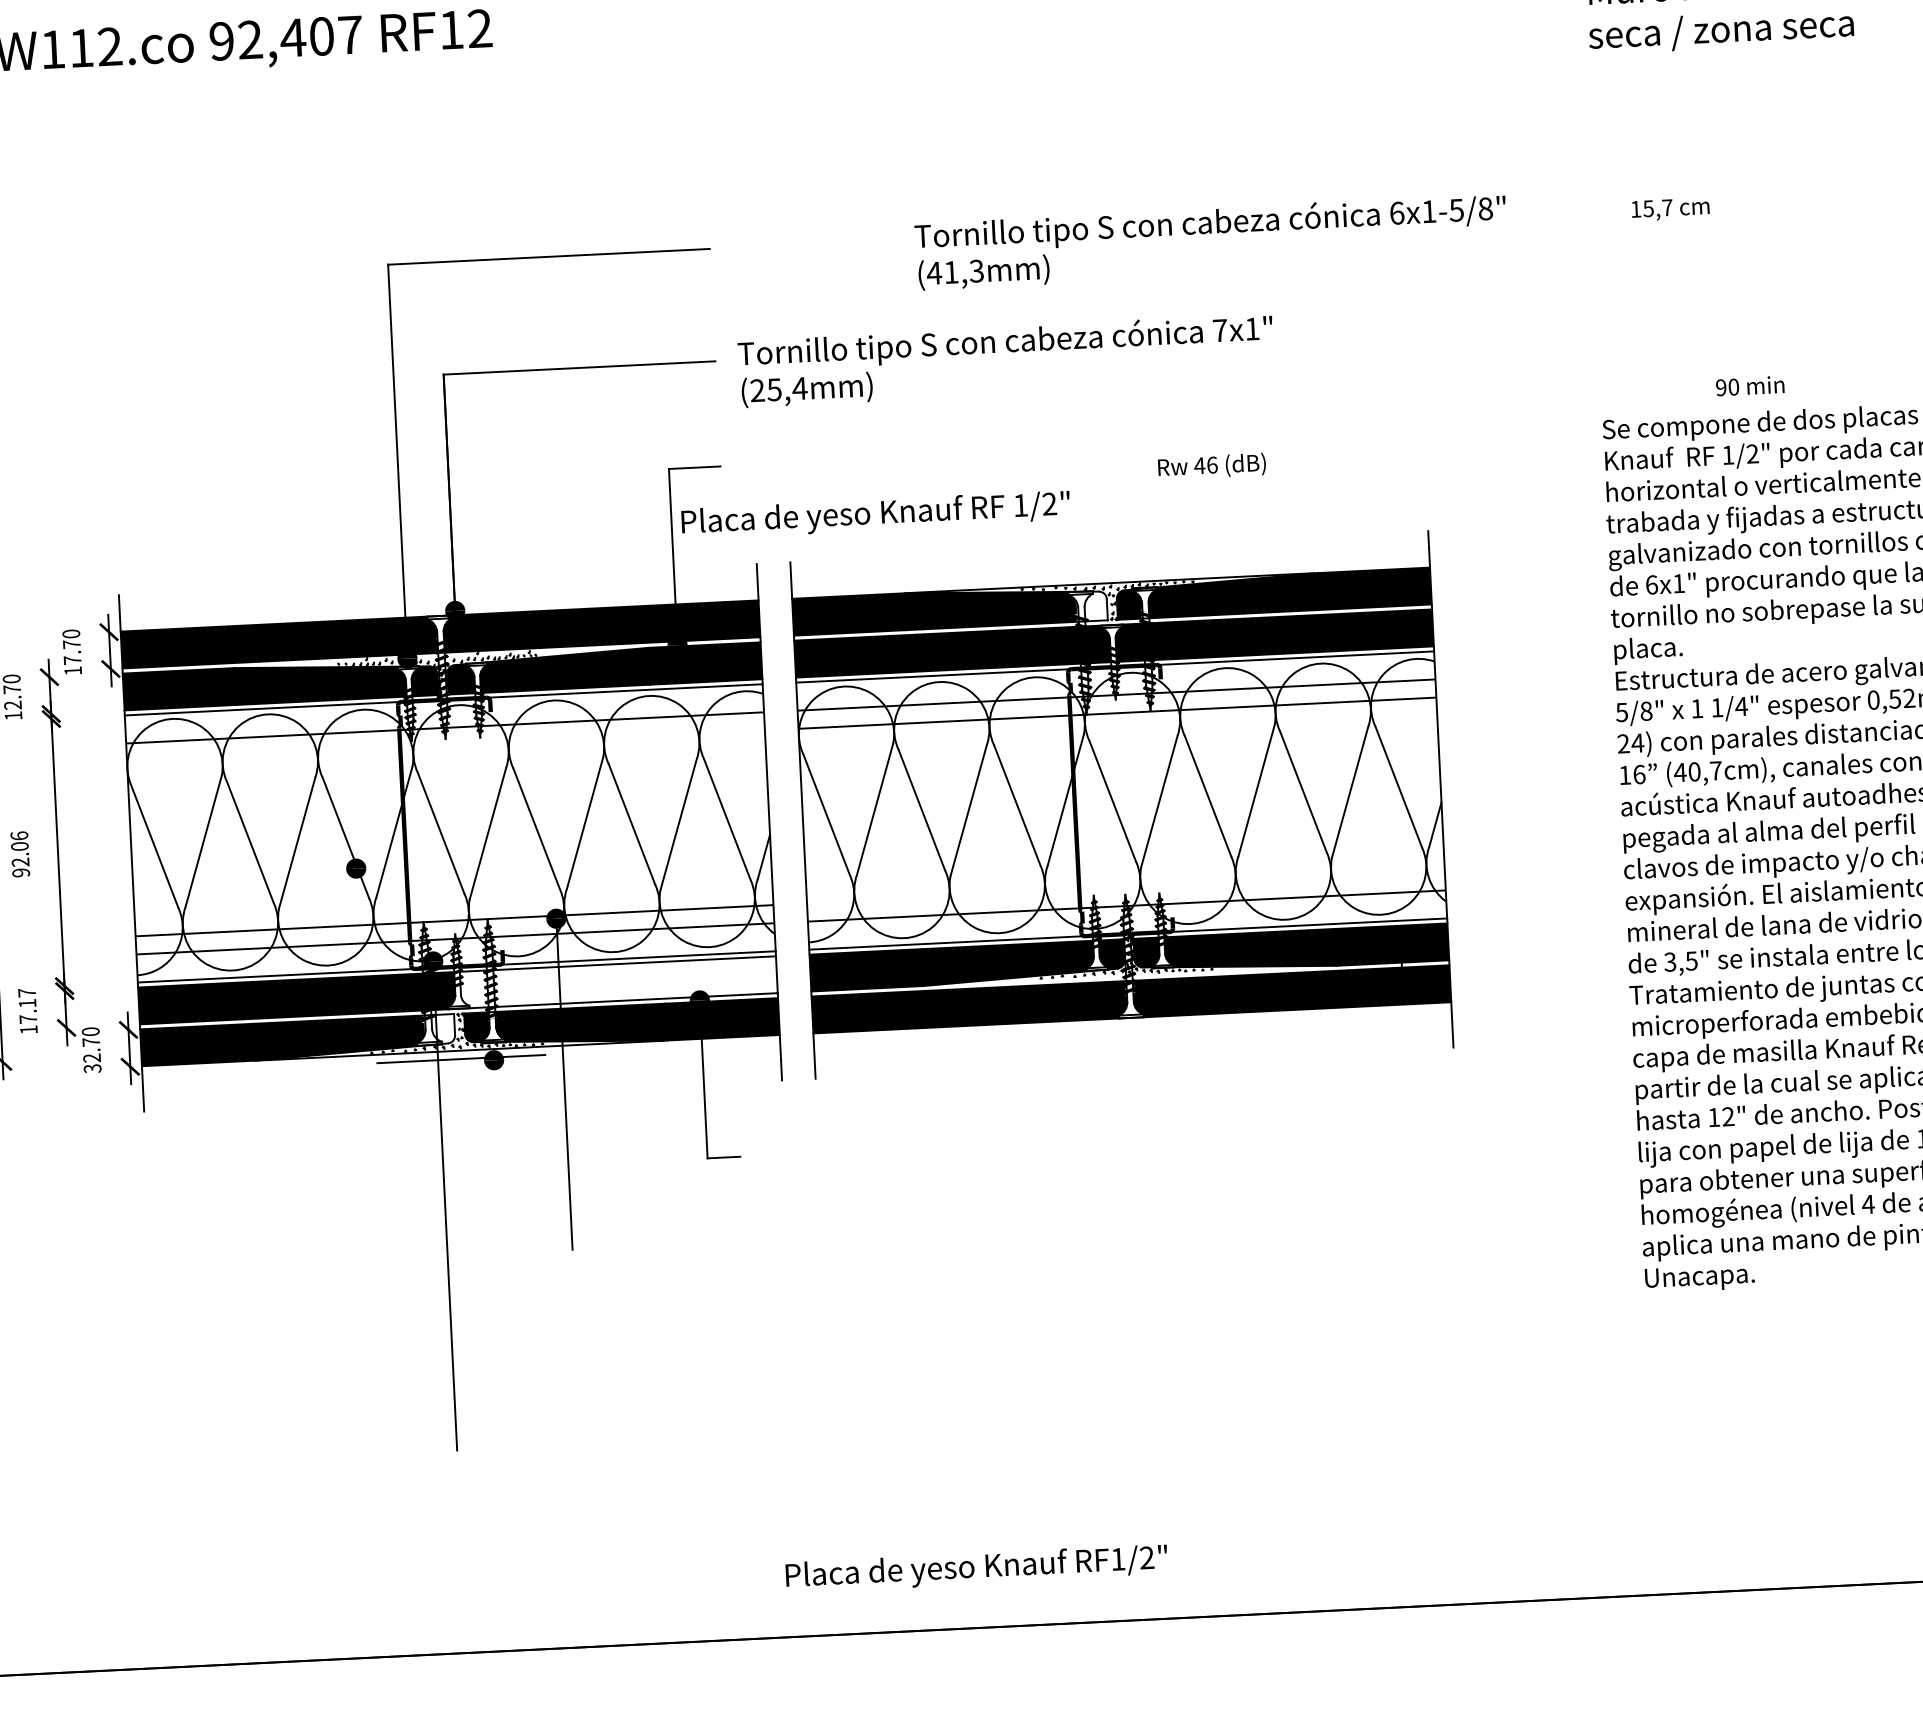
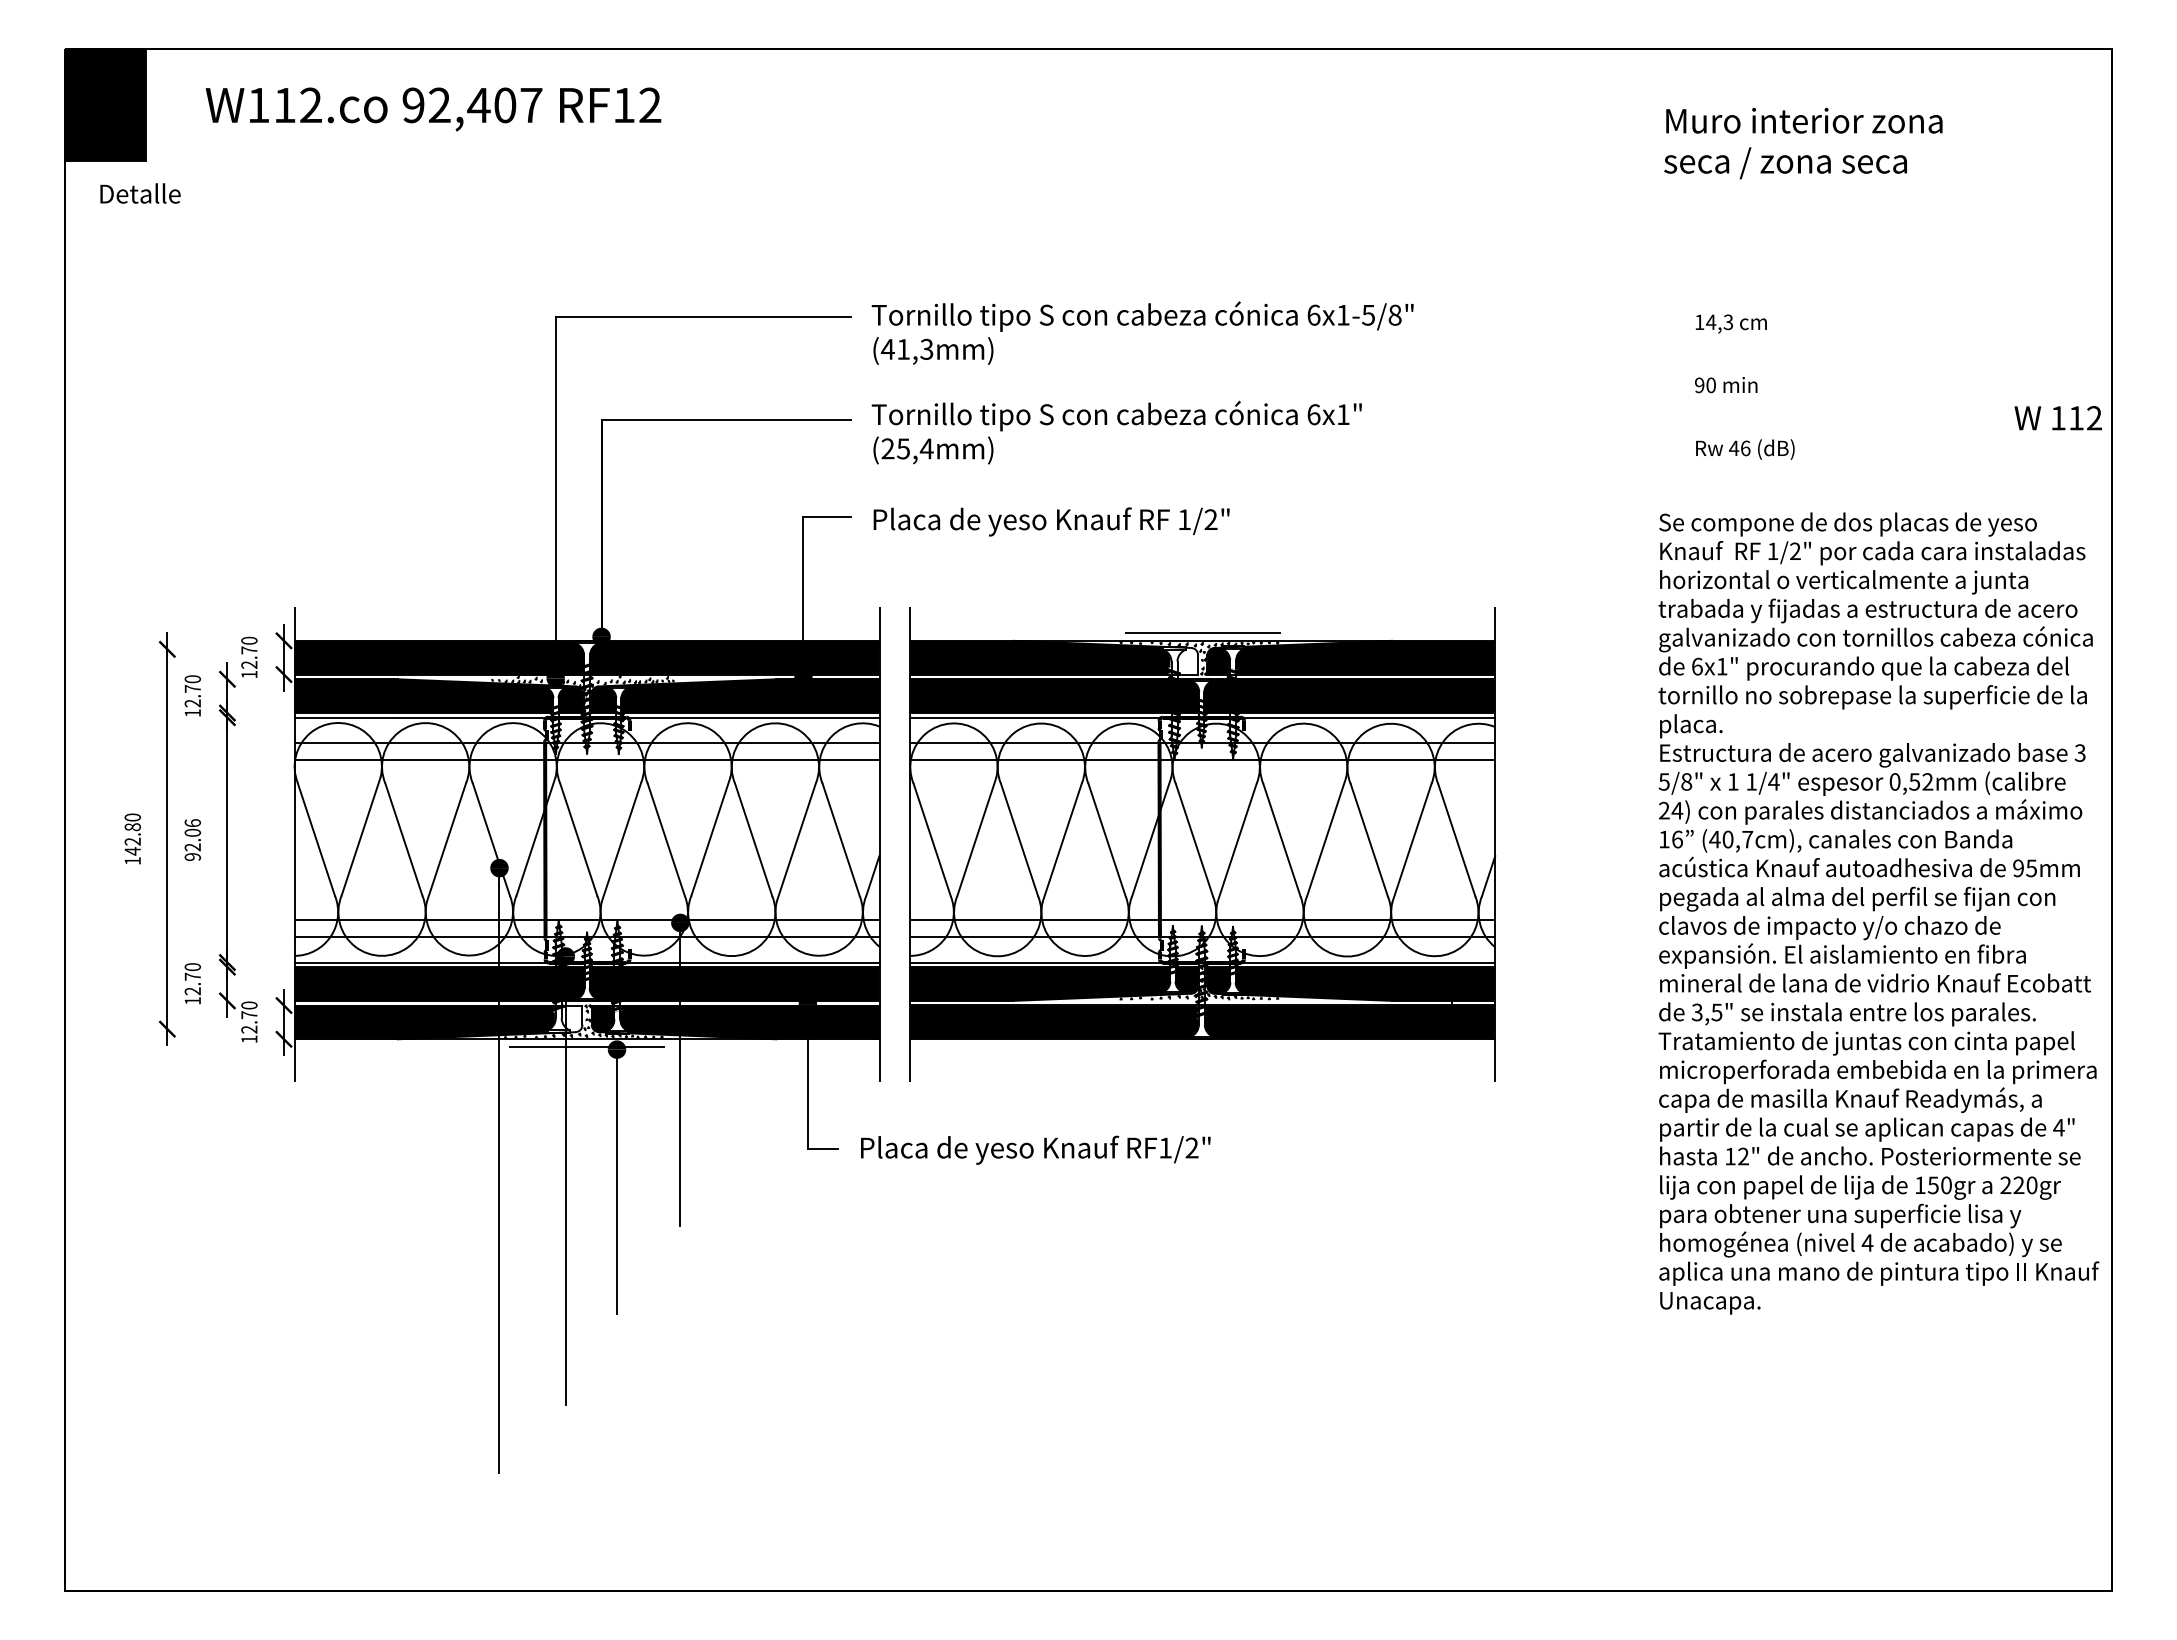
text: (1657, 208) -> (1719, 322), 15,7 -> 14,3
text: (1211, 241) -> (1142, 332), moved
text: (1219, 330) -> (1313, 414), 7x1" -> 6x1"
text: (1750, 386) -> (1726, 385), moved
text: (1212, 466) -> (1745, 449), moved
text: (875, 514) -> (1051, 521), moved
line: (1110, 575) -> (1202, 633), added
text: (72, 659) -> (249, 664), 17.70 -> 12.70
line: (445, 746) -> (586, 760), added
line: (1125, 888) -> (1202, 920), added
fill: (618, 981) -> (734, 983), added
text: (27, 1006) -> (192, 979), 17.17 -> 12.70
text: (92, 1068) -> (249, 1039), 32.70 -> 12.70
line: (372, 1203) -> (499, 1175), added
line: (501, 1206) -> (617, 1183), added
text: (976, 1567) -> (1035, 1149), moved

